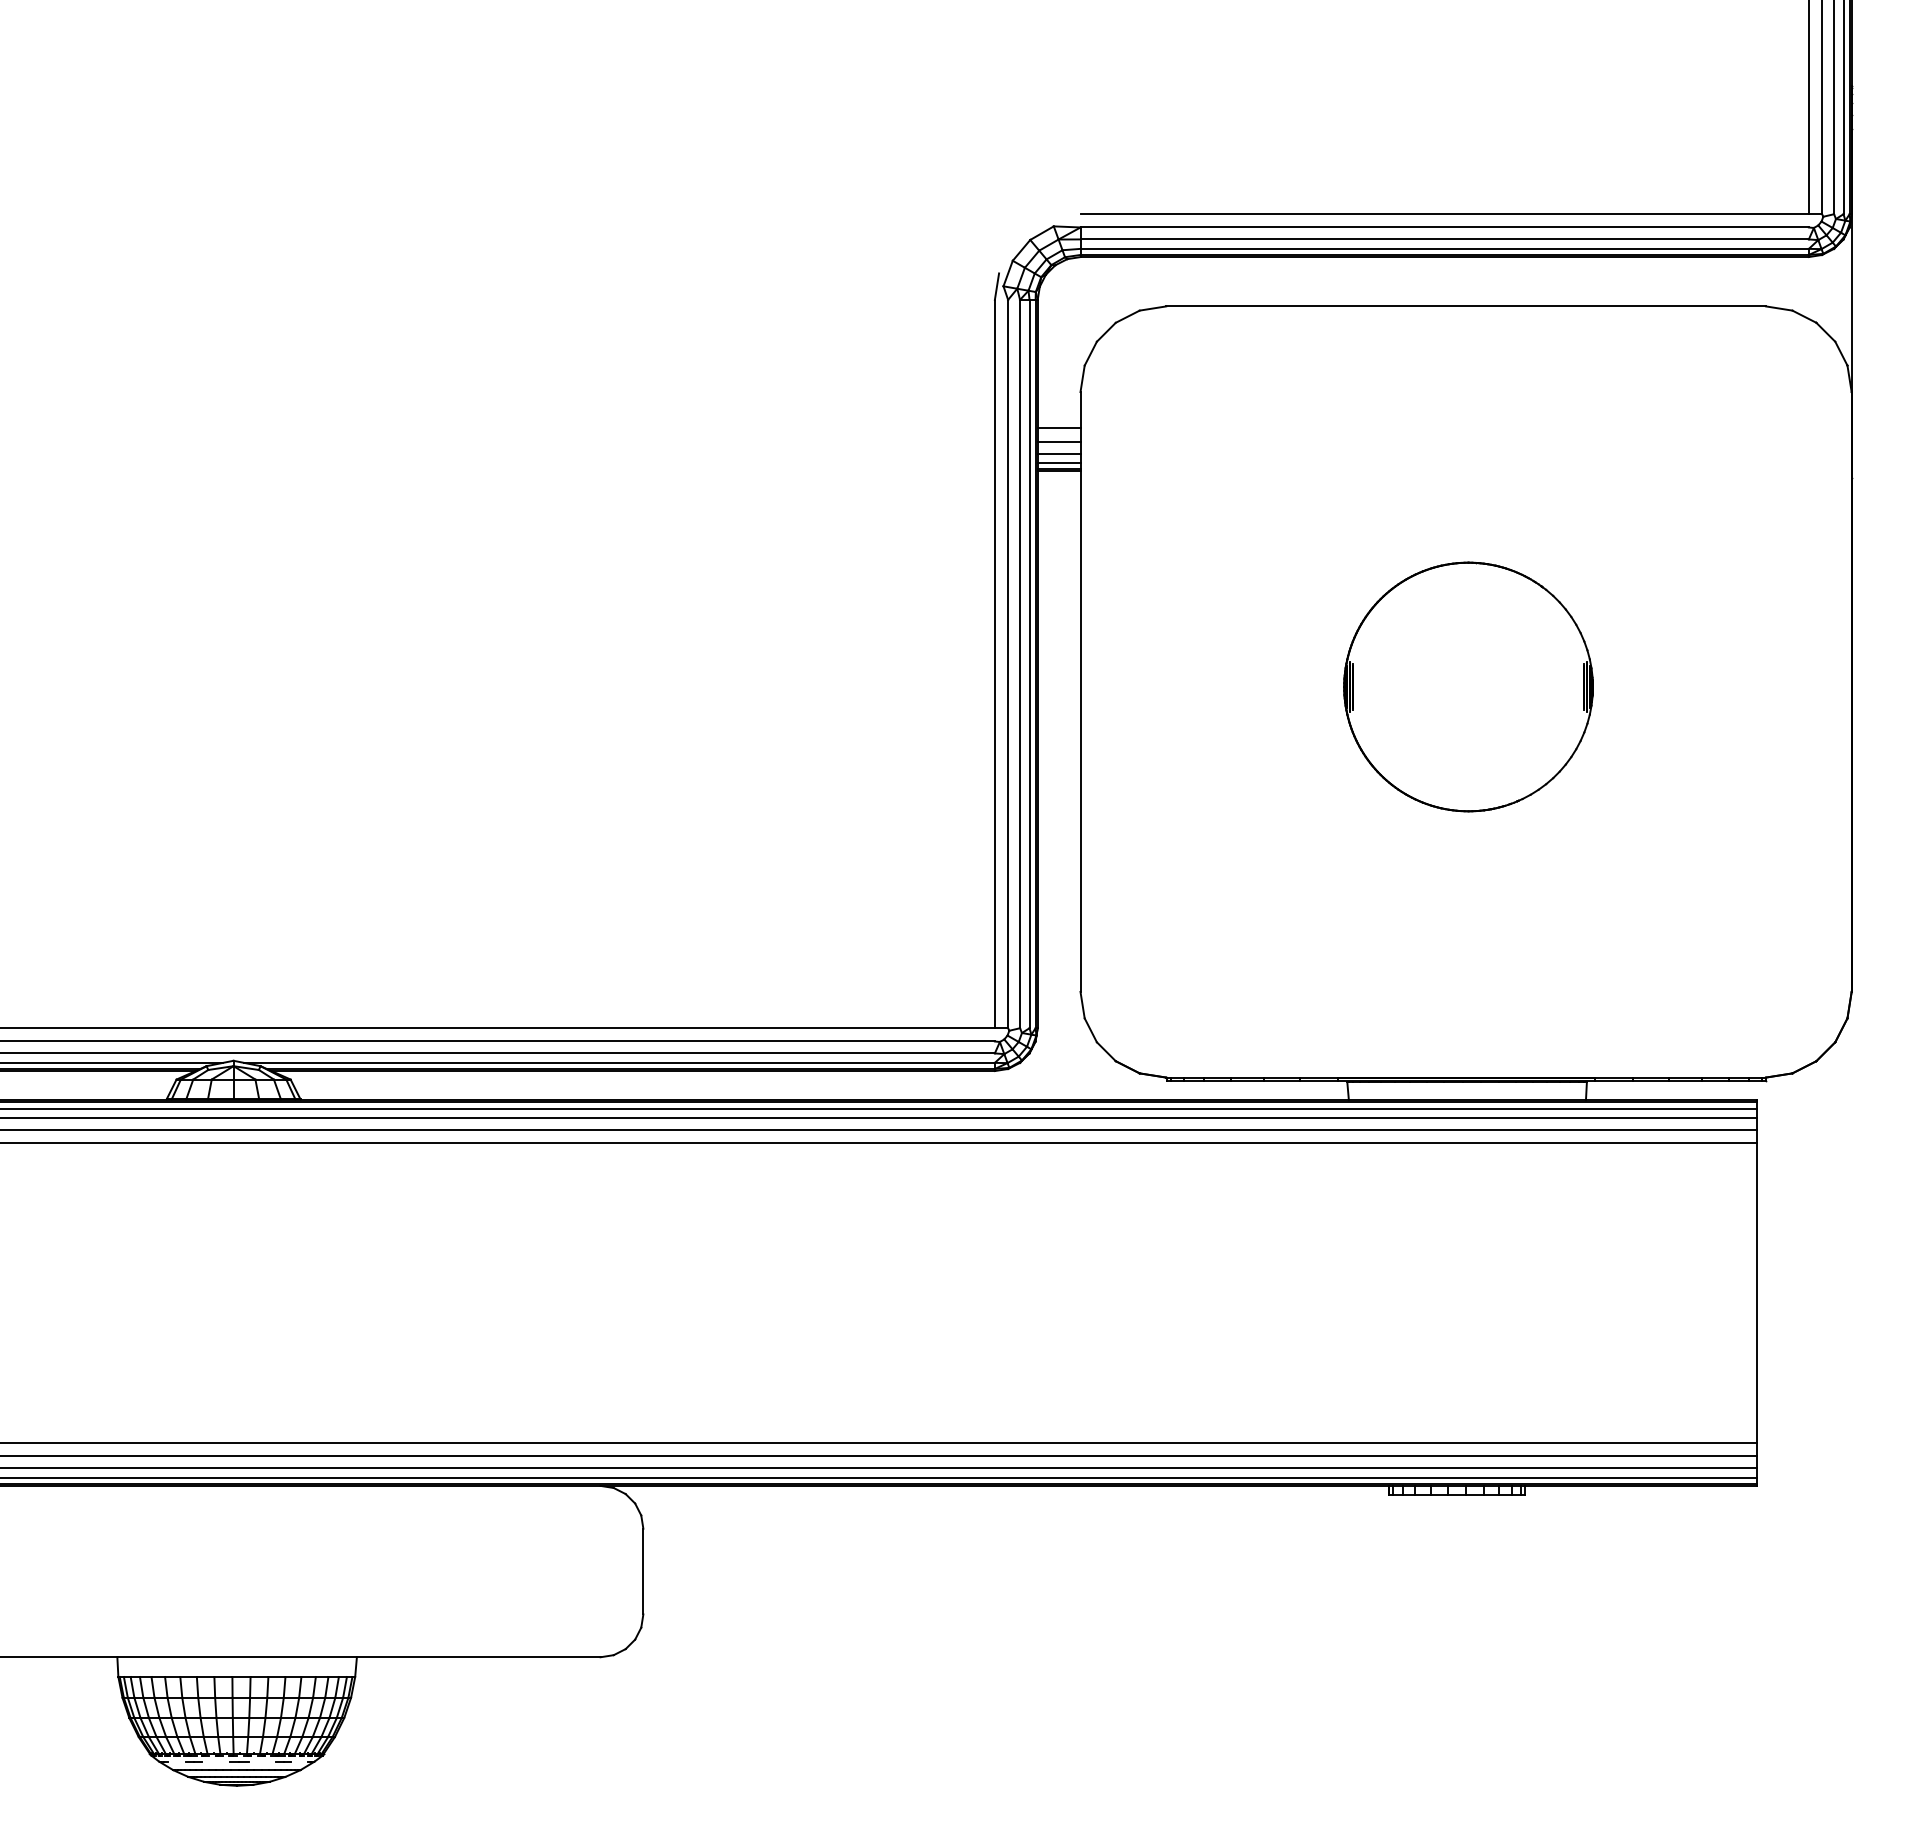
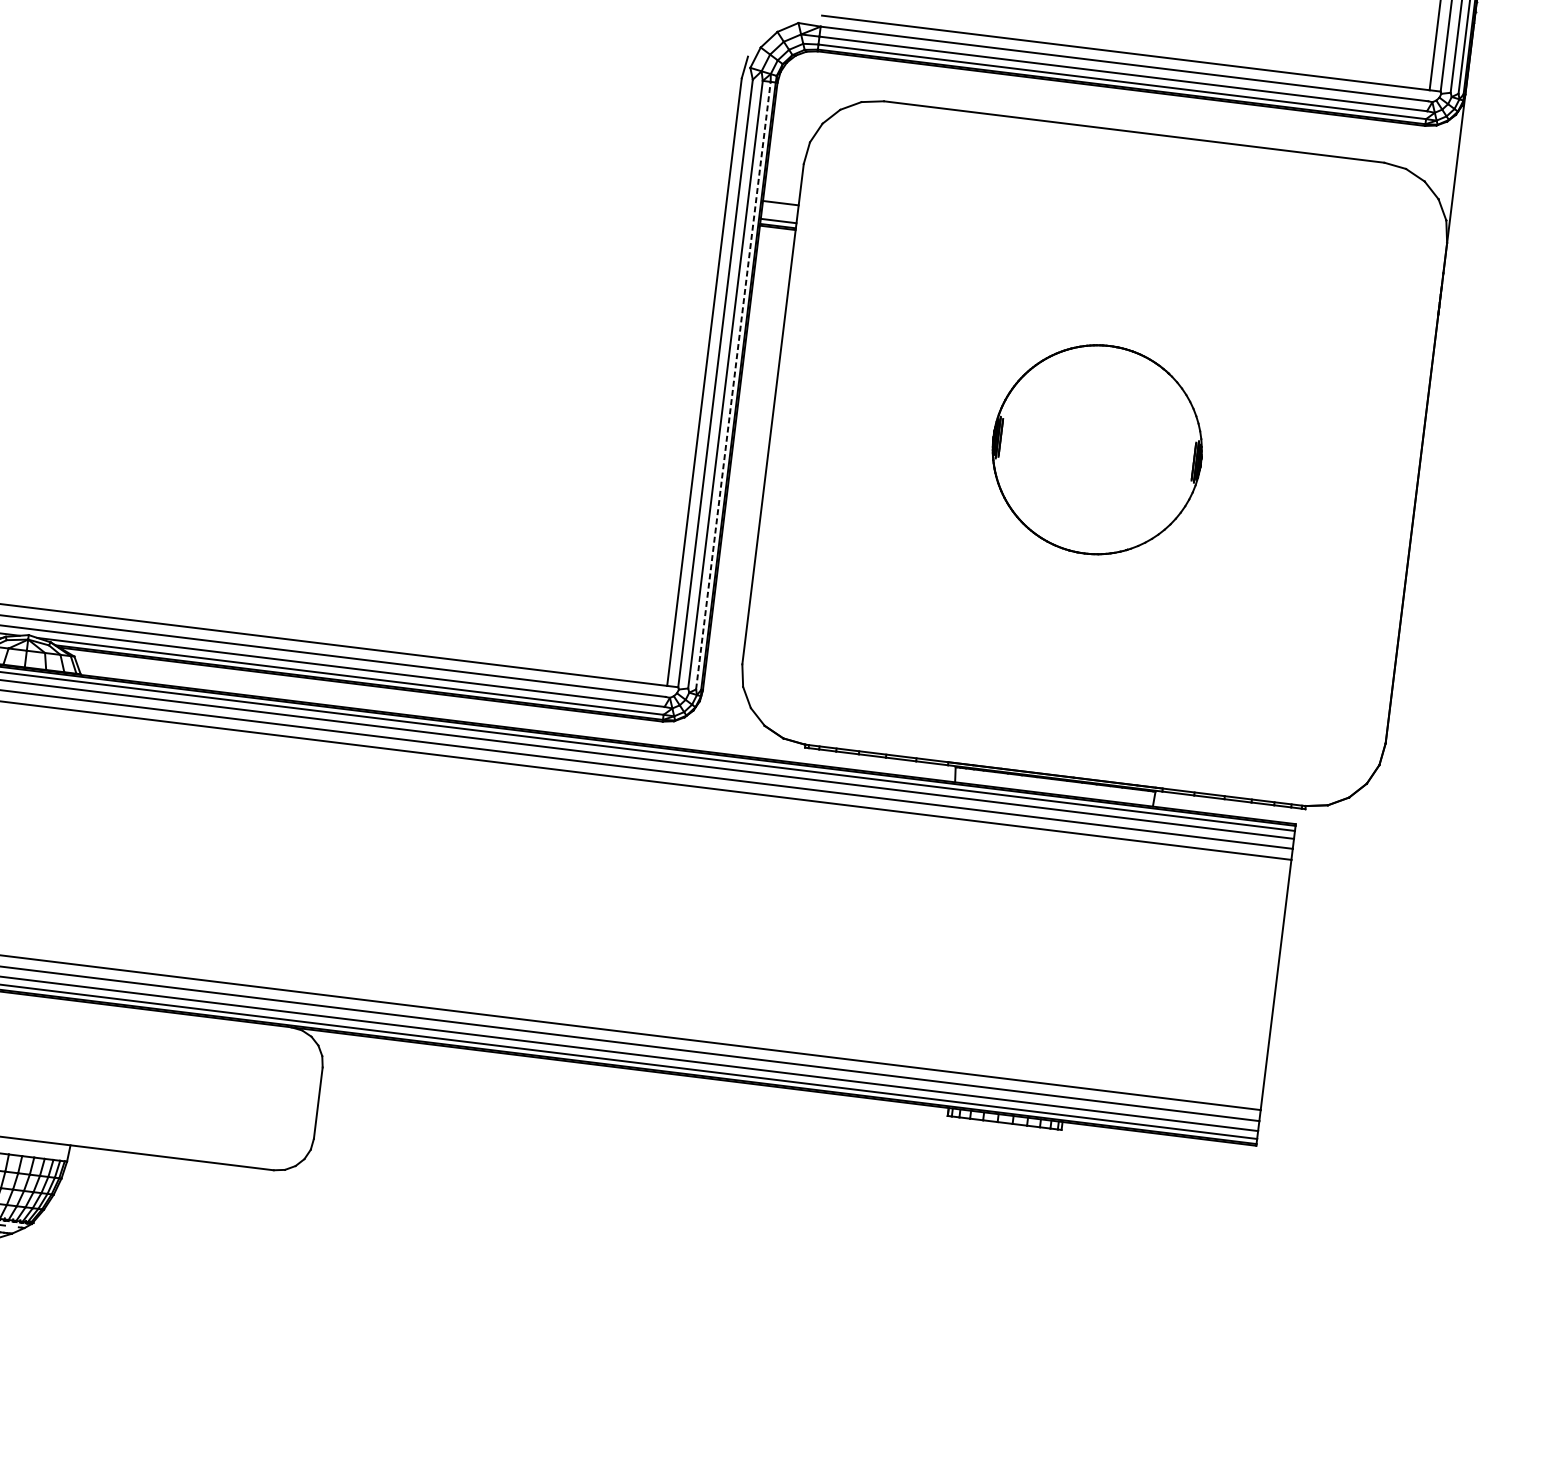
line: (1058, 428) -> (781, 192), removed
line: (1058, 453) -> (779, 212), removed
line: (1029, 663) -> (733, 385), solid -> dashed

